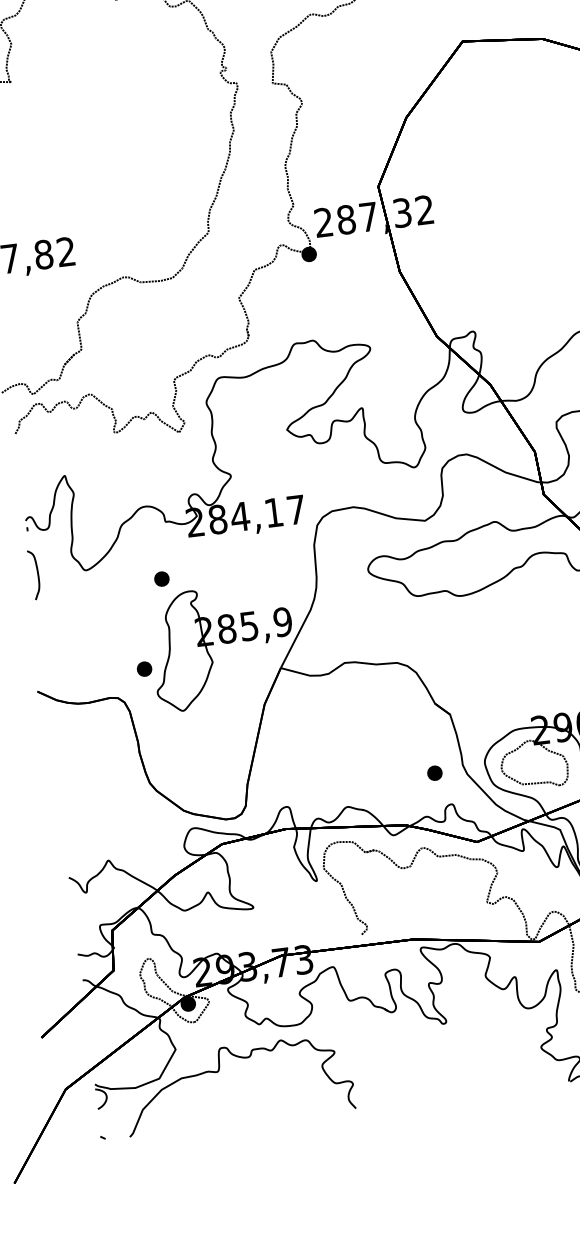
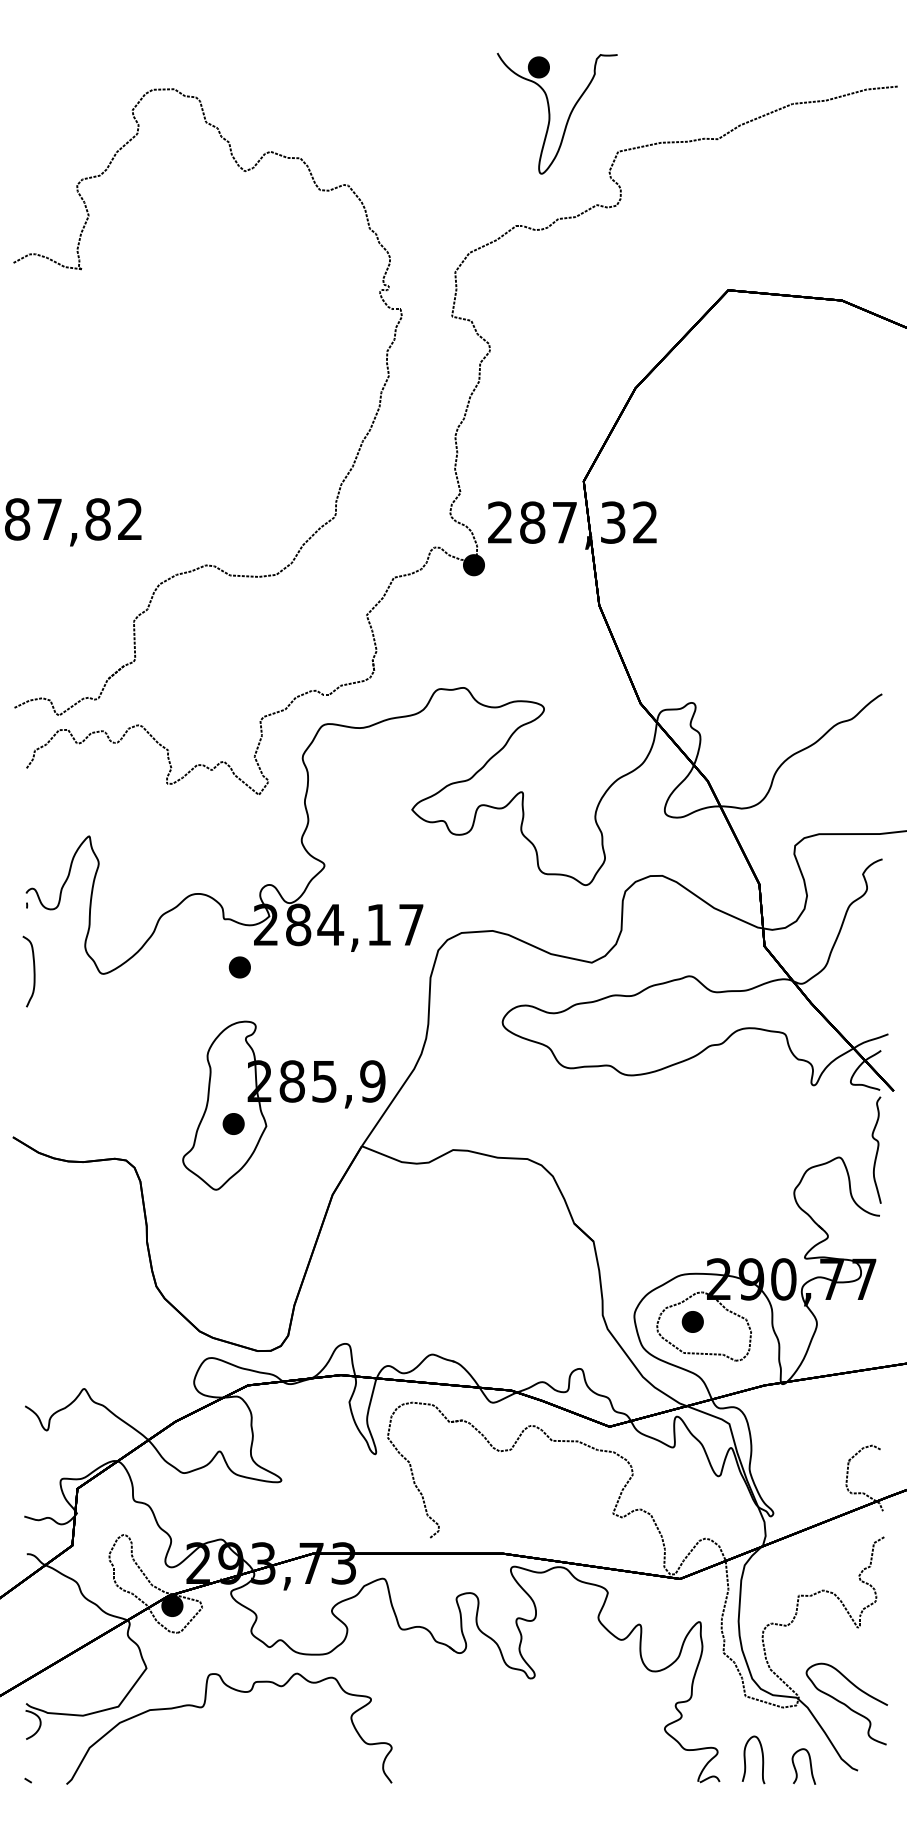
part: (161, 579) -> (239, 967), moved
part: (144, 668) -> (233, 1123), moved
part: (434, 772) -> (692, 1321), moved

